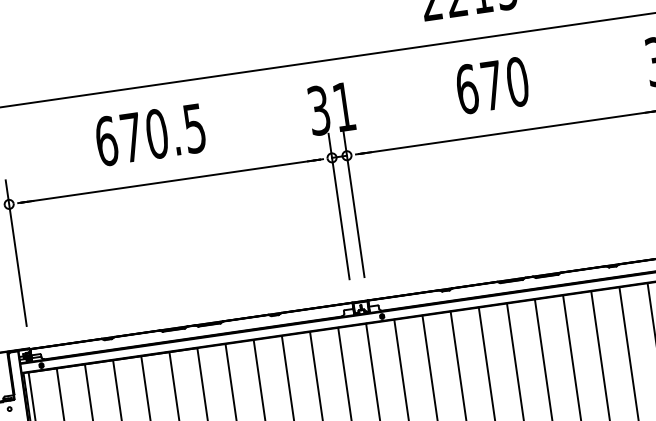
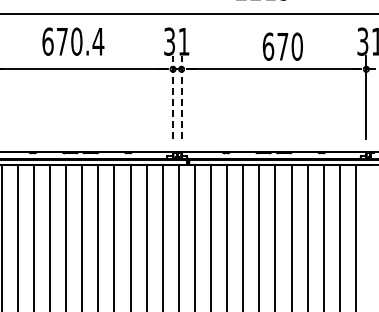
text: (491, 85) -> (282, 46), moved
text: (194, 128) -> (98, 41), 670.5 -> 670.4
line: (353, 205) -> (181, 97), solid -> dashed
line: (339, 207) -> (173, 97), solid -> dashed

